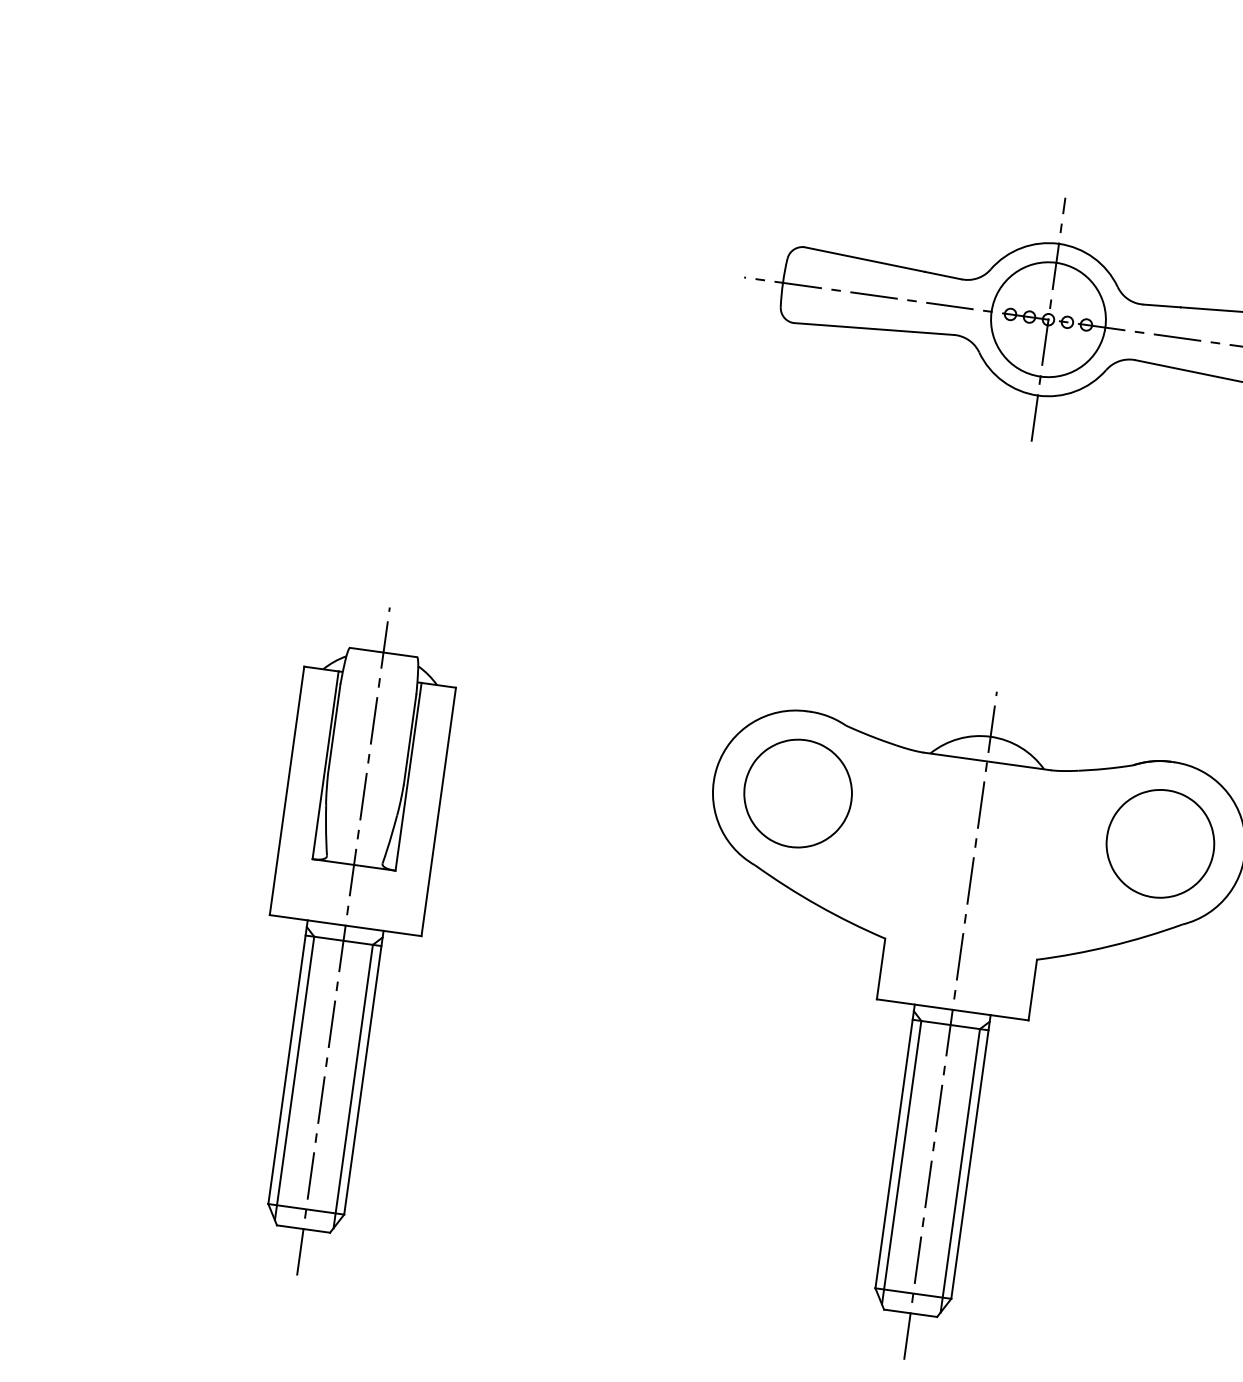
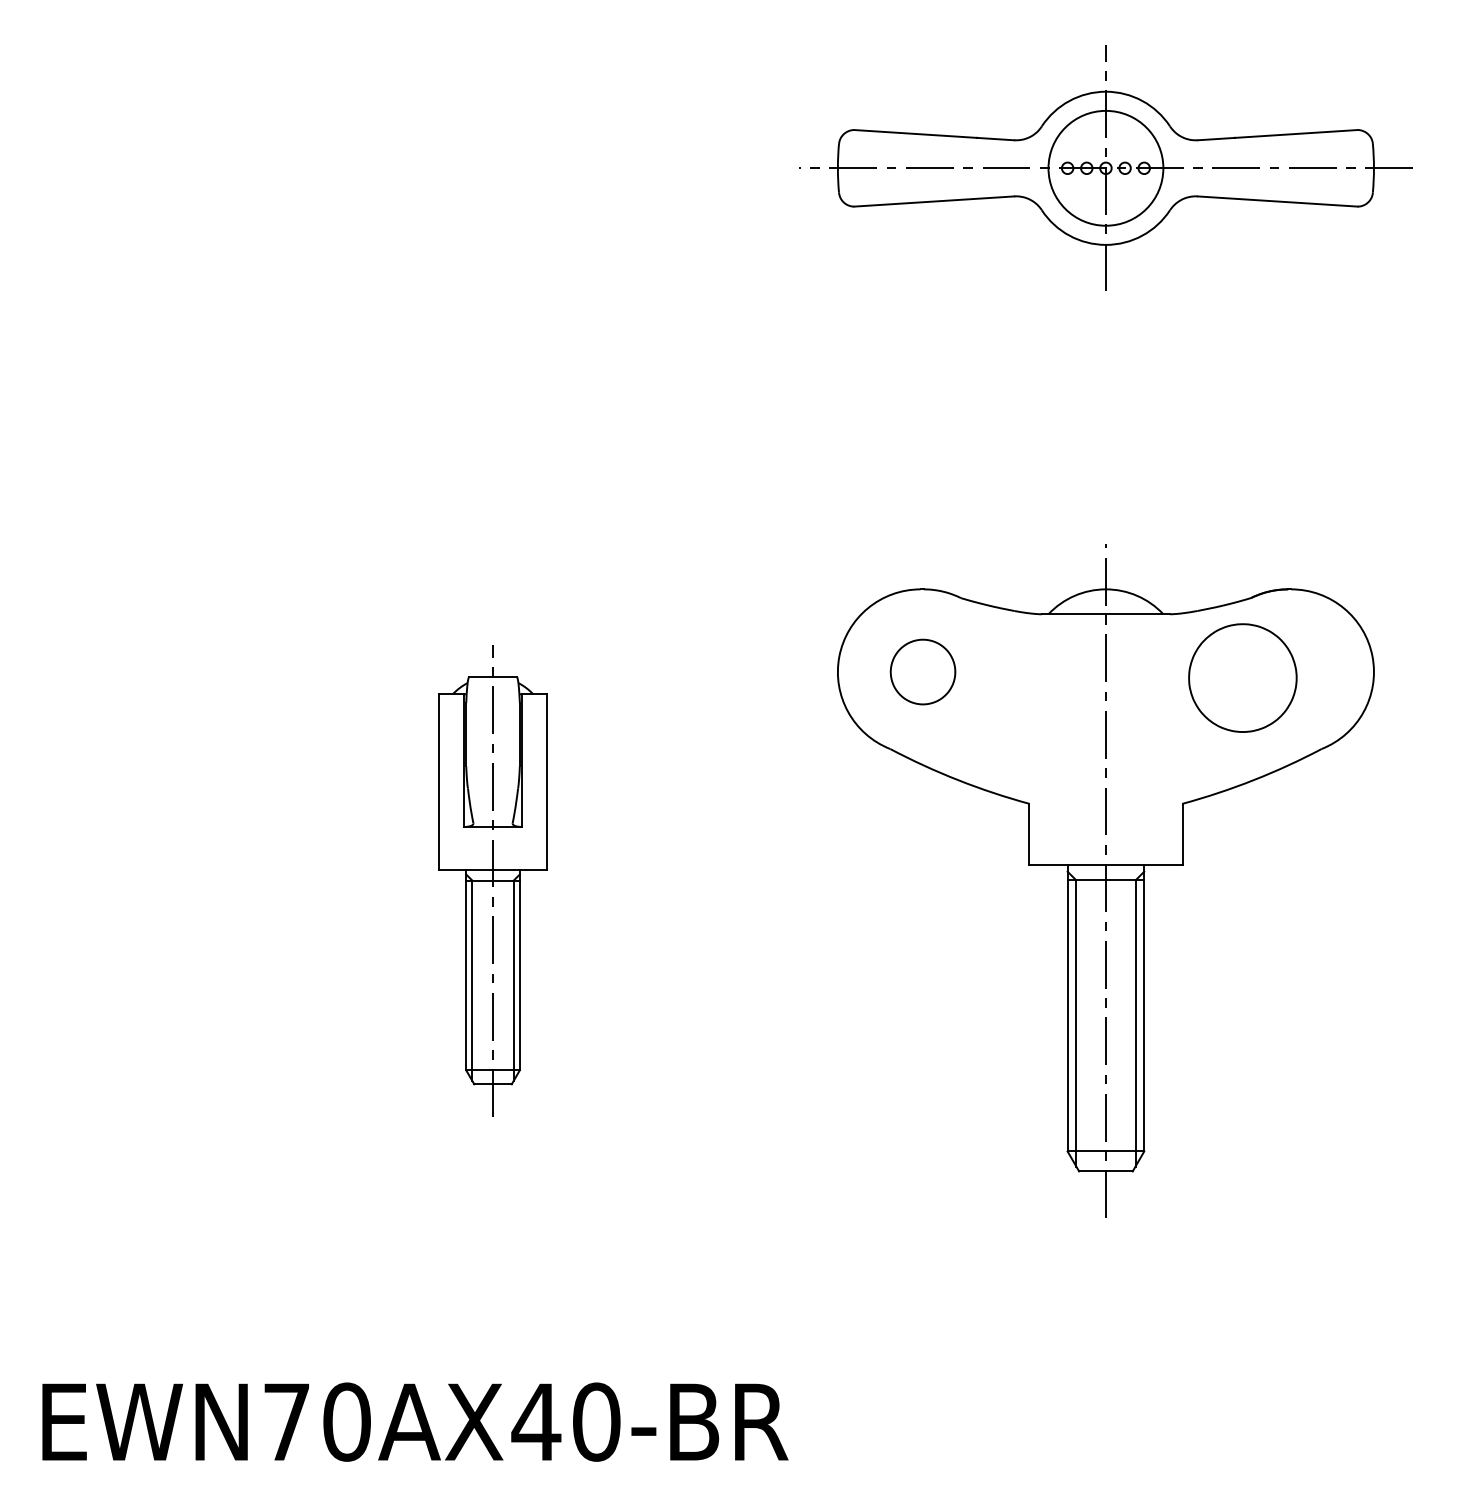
part: (797, 792) -> (922, 671), size x0.6
part: (1160, 843) -> (1242, 677), moved
part: (342, 940) -> (492, 880), size x0.7

